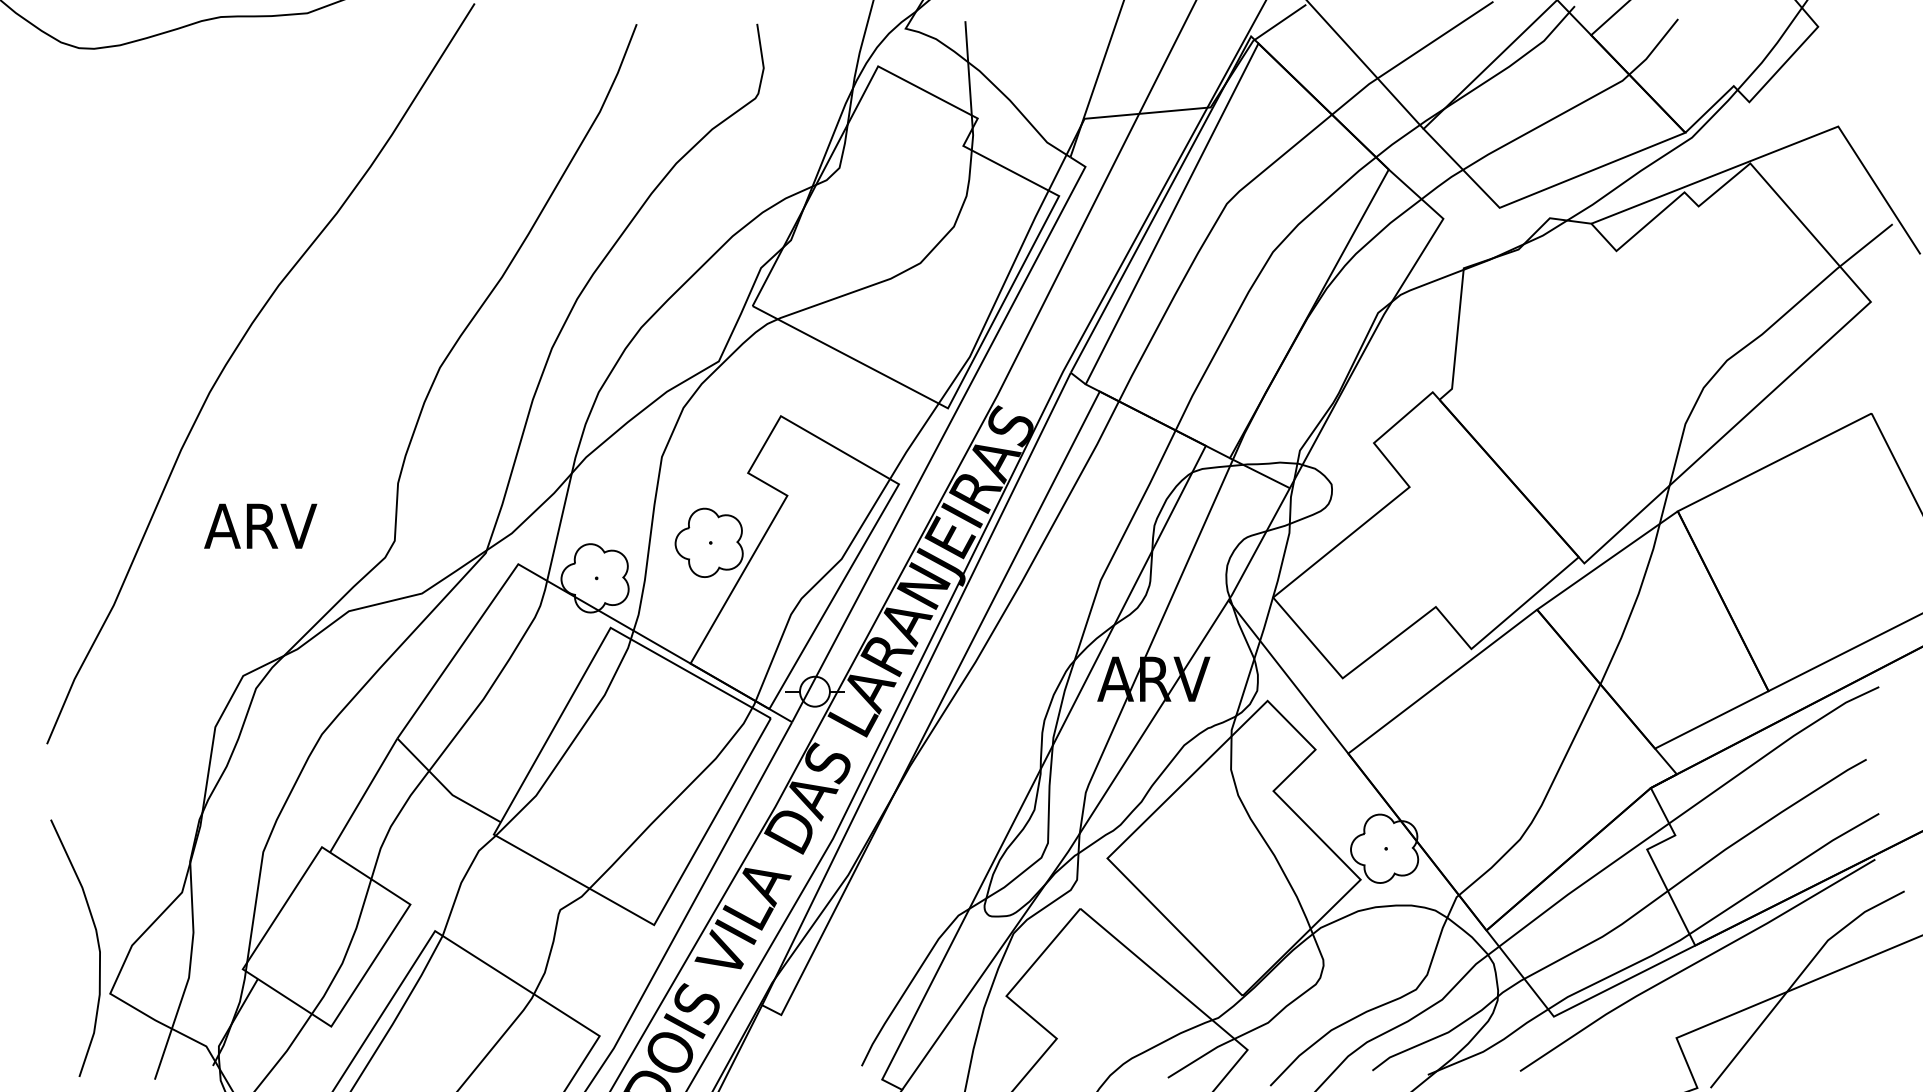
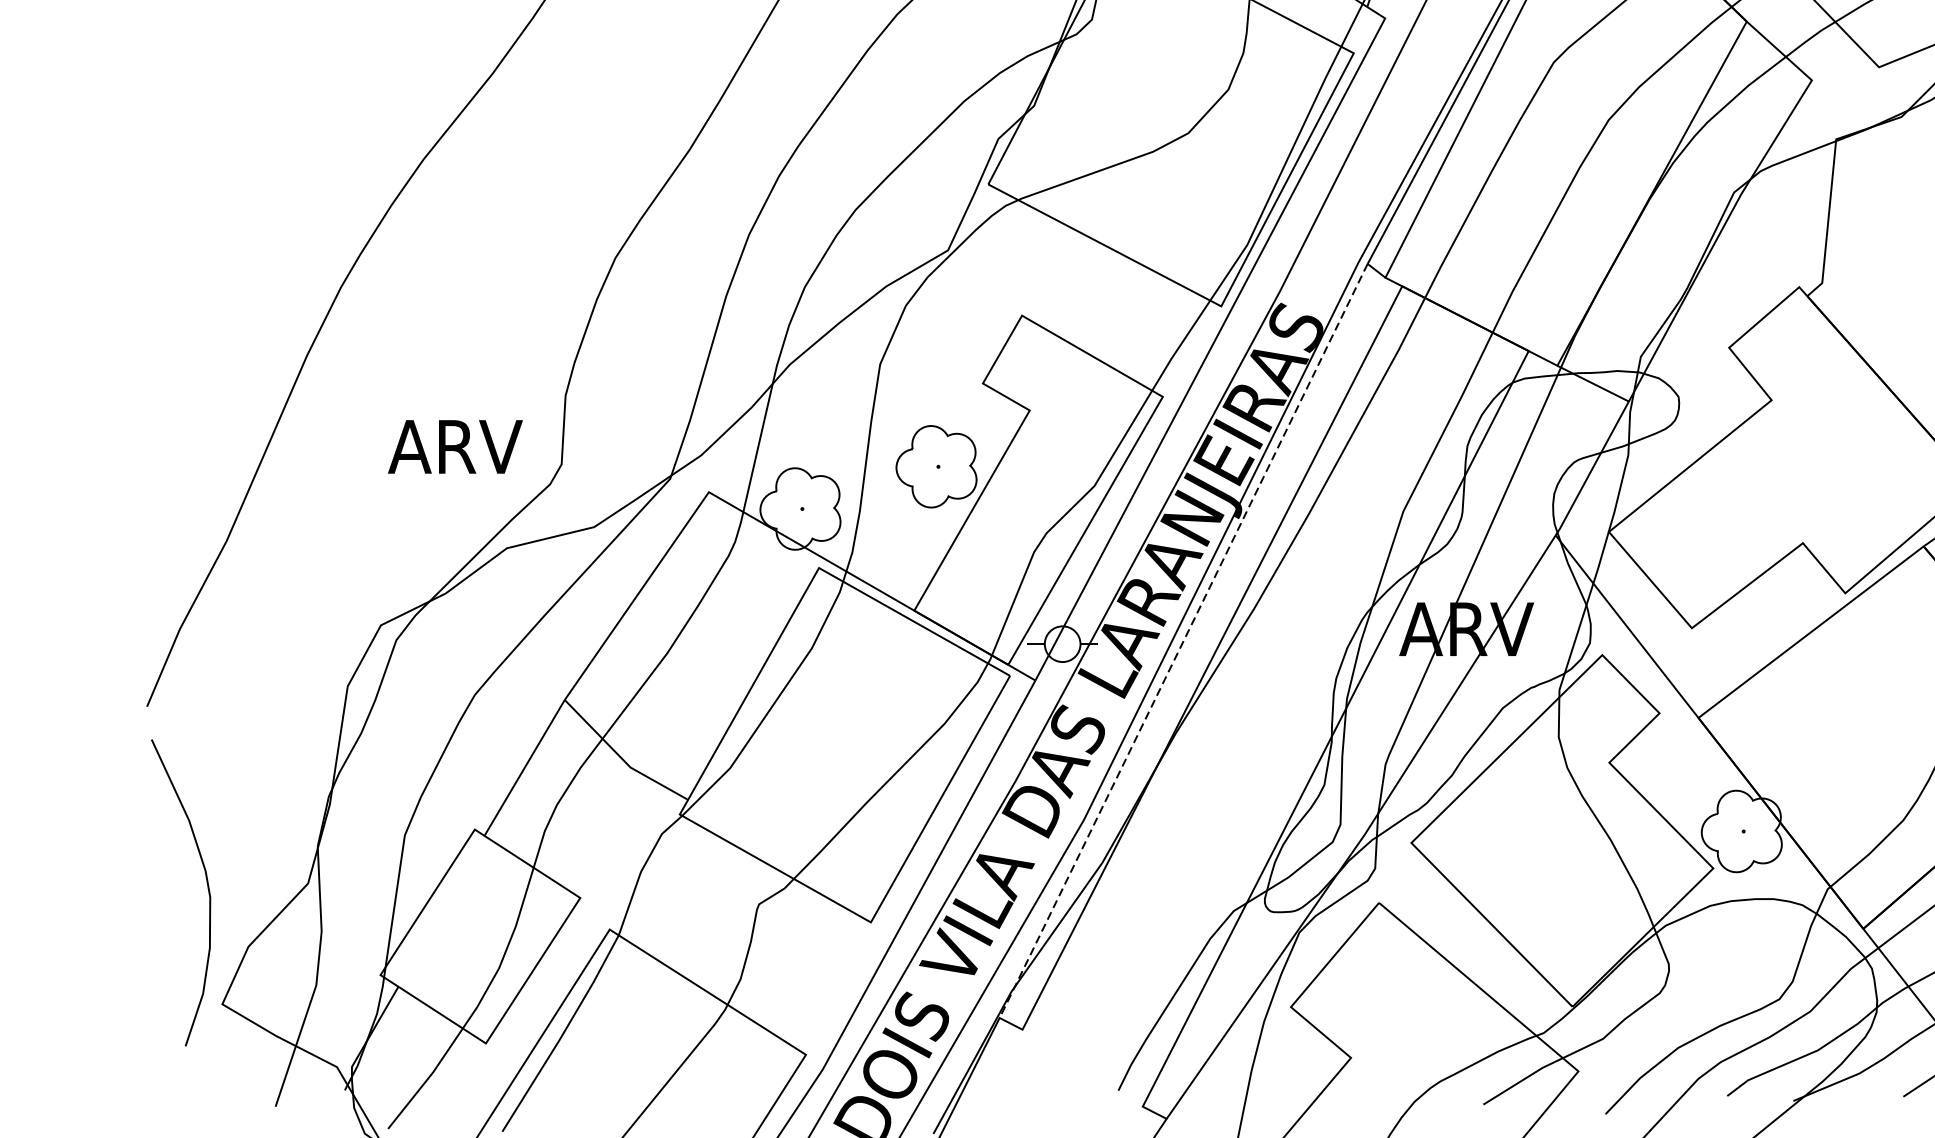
text: (260, 525) -> (455, 446), moved
line: (916, 689) -> (1183, 641), solid -> dashed
curve: (97, 944) -> (207, 888), moved

